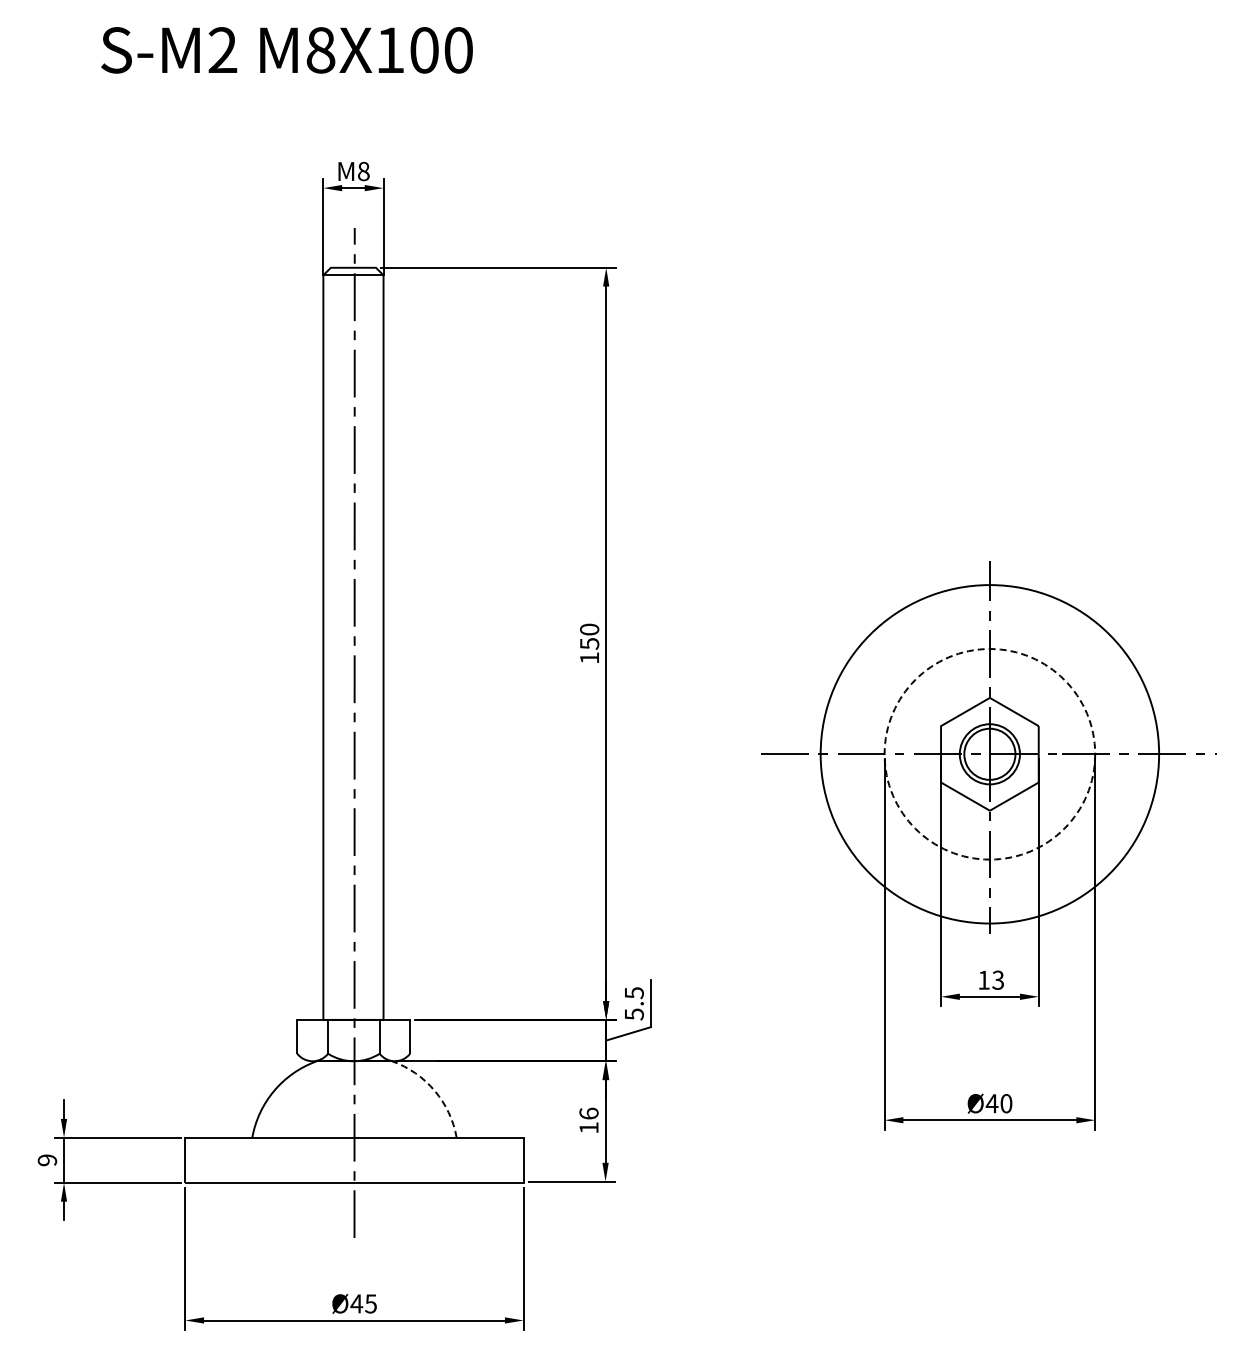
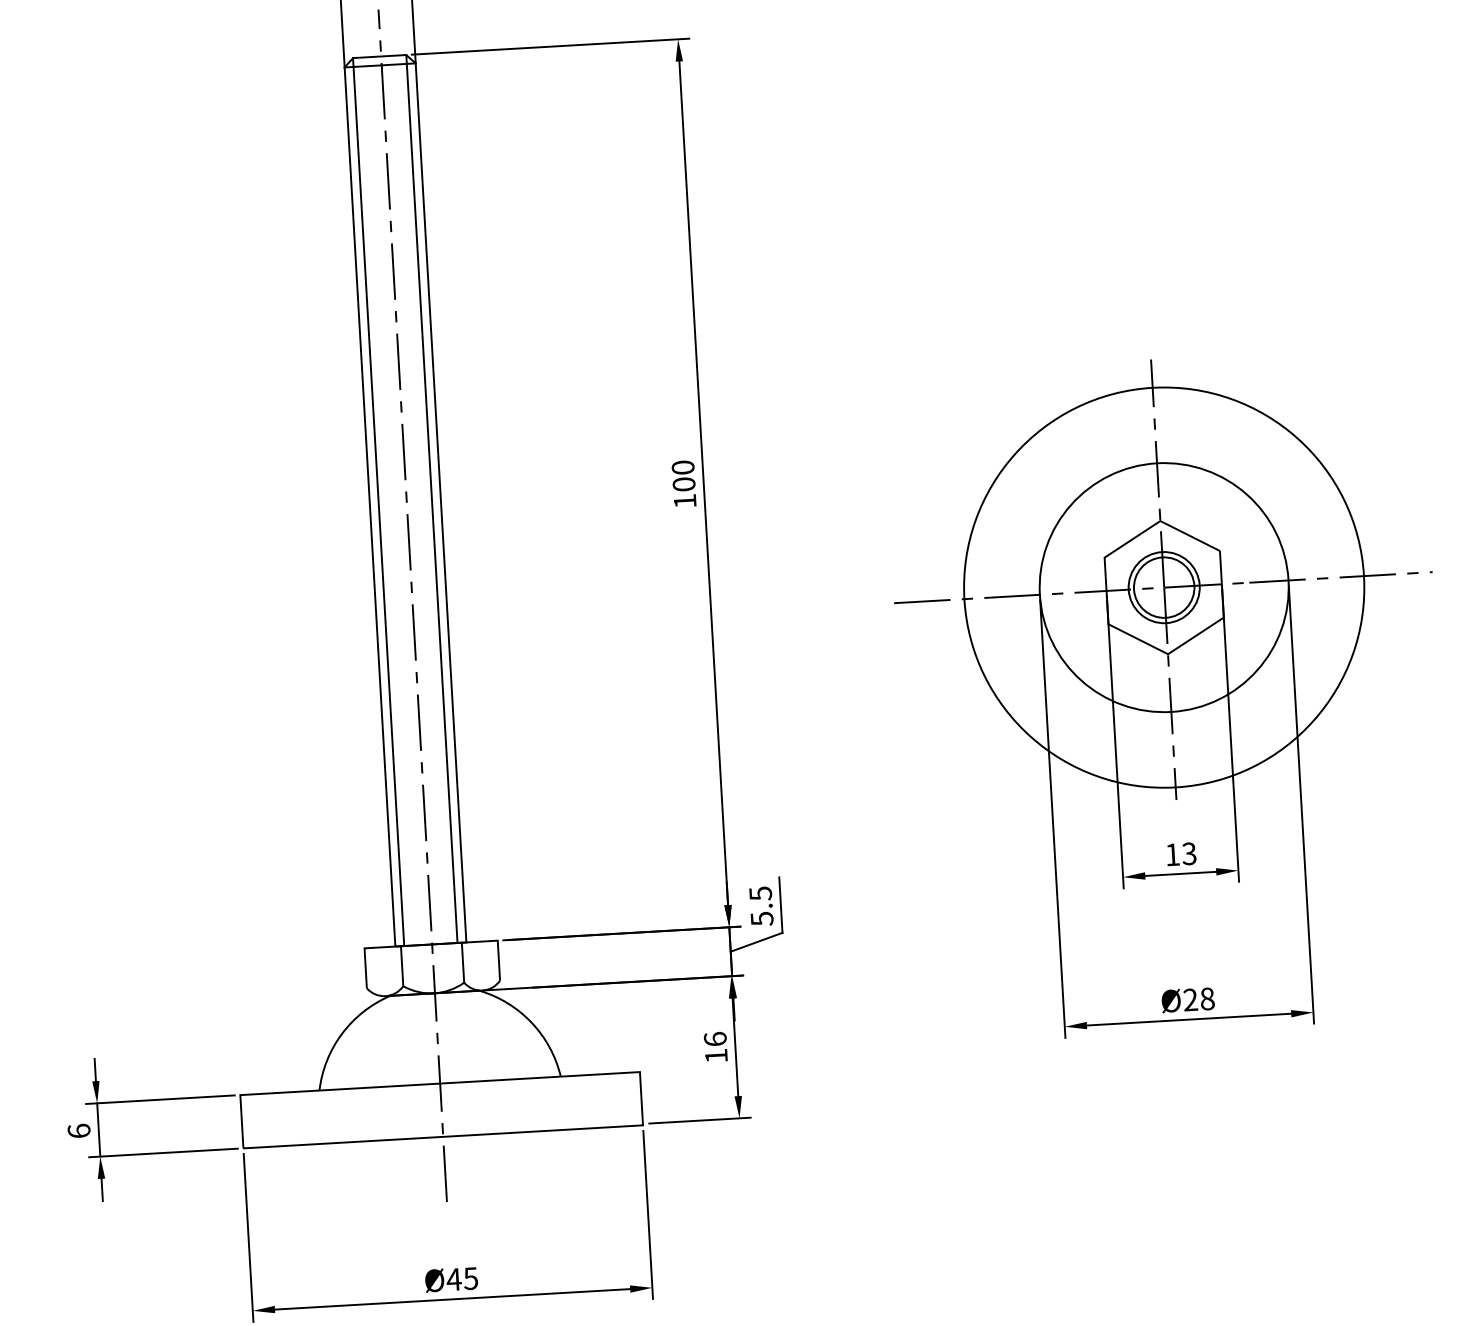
line: (330, 643) -> (378, 501), added
line: (376, 643) -> (432, 498), added
text: (589, 643) -> (683, 484), 150 -> 100
circle: (989, 754) -> (1163, 587), dashed -> solid
arc: (434, 1090) -> (531, 1022), dashed -> solid
text: (998, 1103) -> (1198, 999), Ø40 -> Ø28
text: (47, 1160) -> (79, 1131), 9 -> 6

